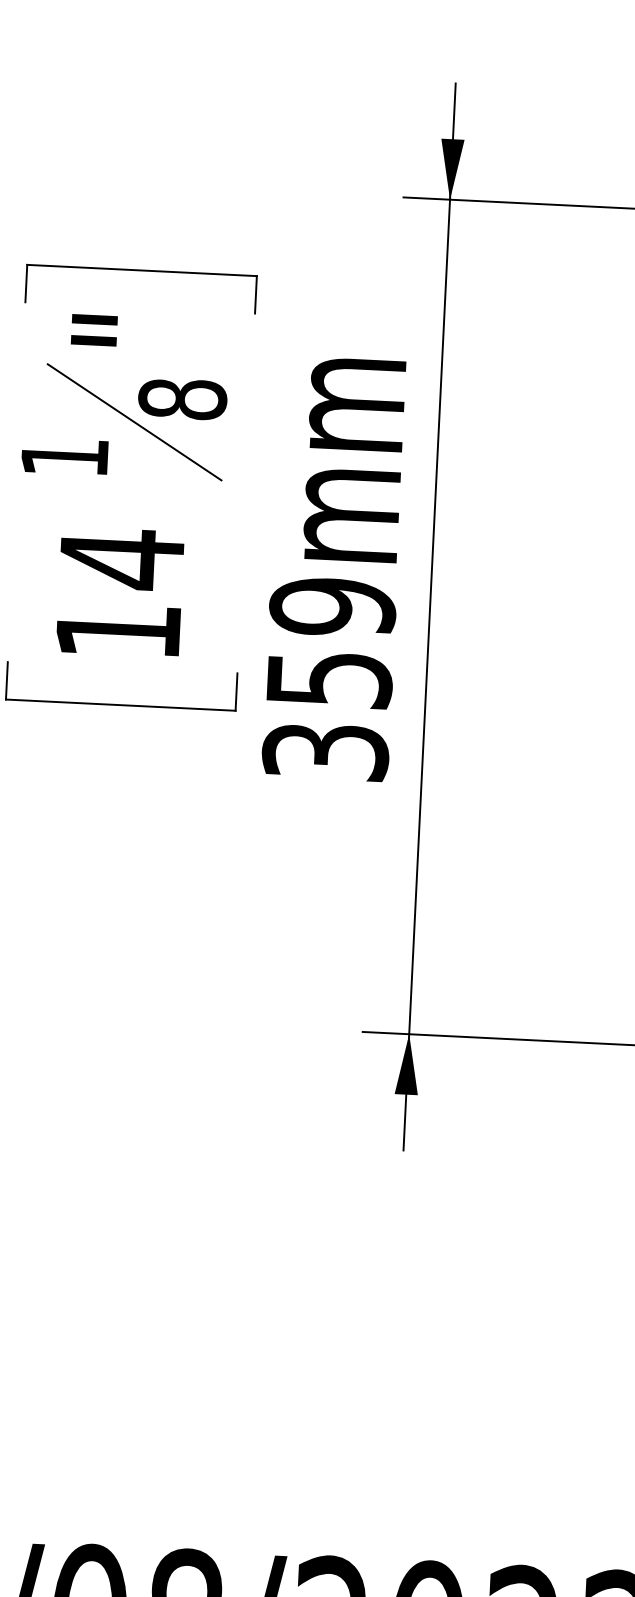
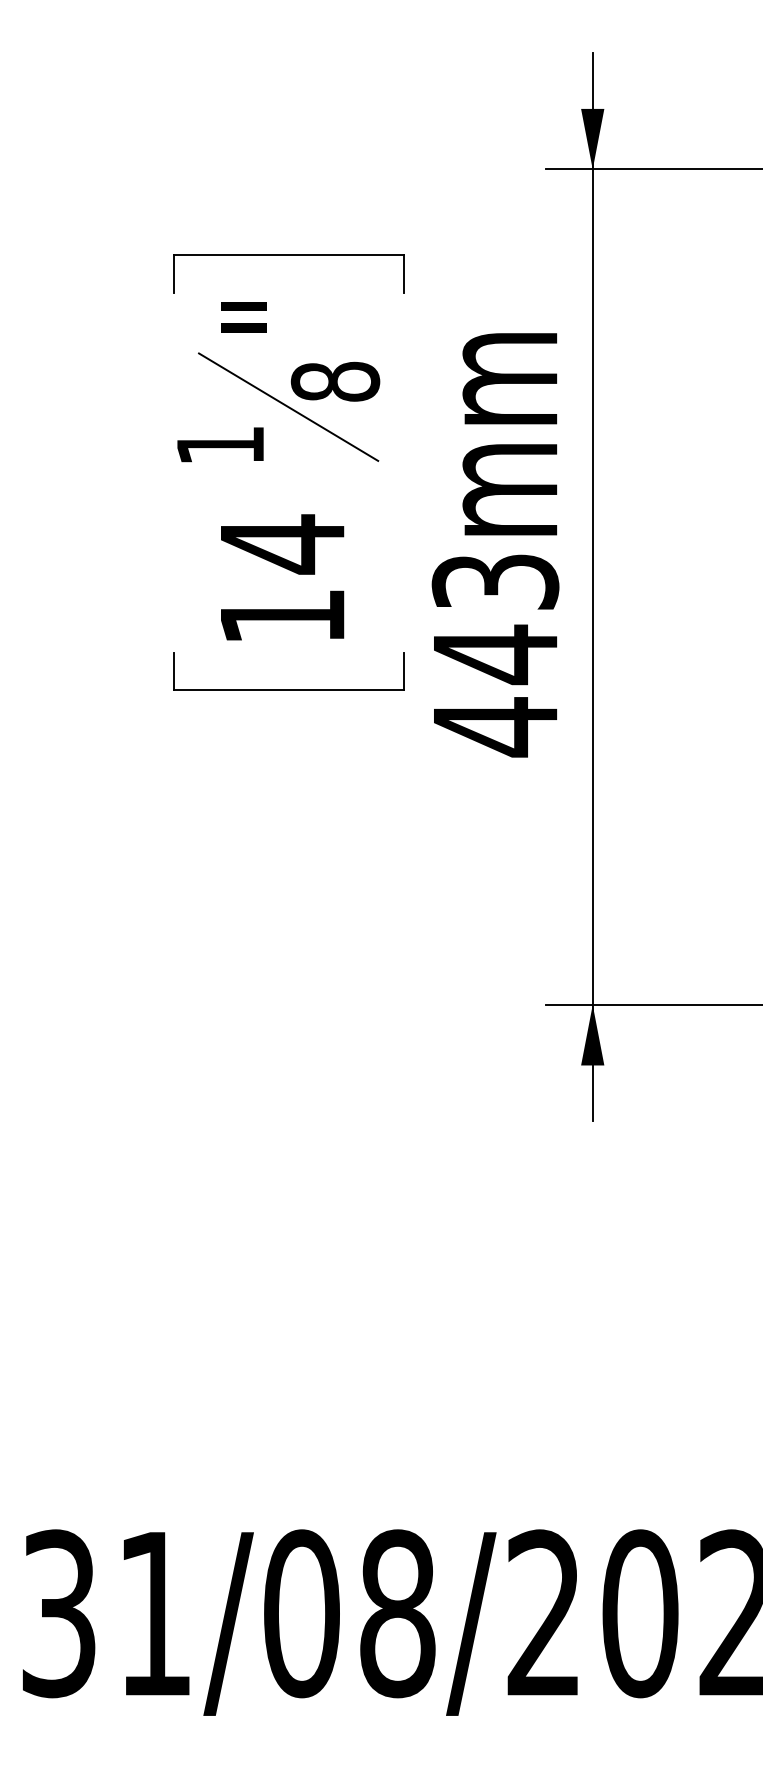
text: (329, 680) -> (495, 655), 359mm -> 443mm

